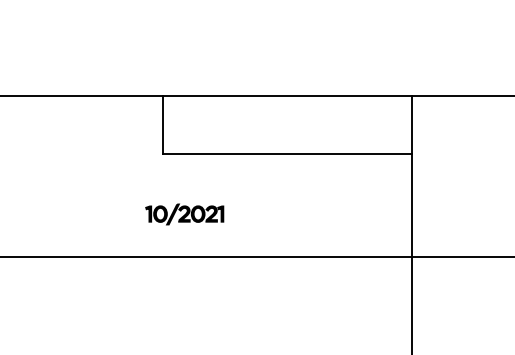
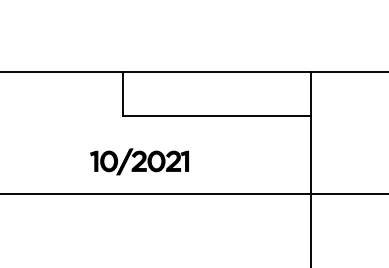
part: (184, 213) -> (139, 161), size x1.67

